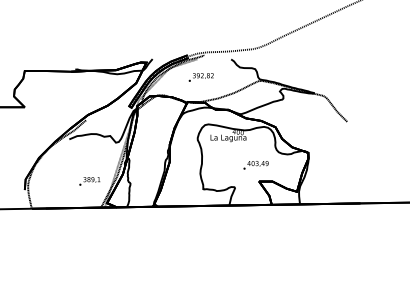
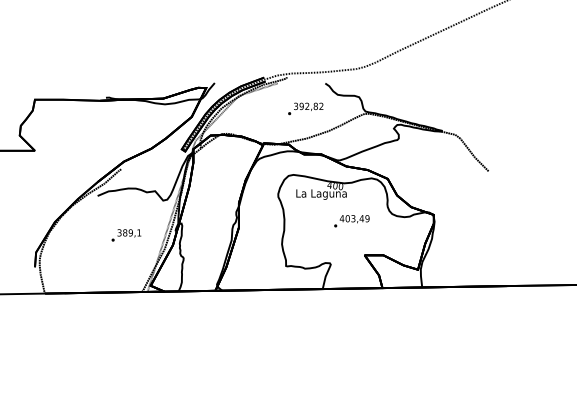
text: (200, 77) -> (304, 108), moved
text: (255, 165) -> (351, 221), moved
text: (89, 181) -> (125, 235), moved

